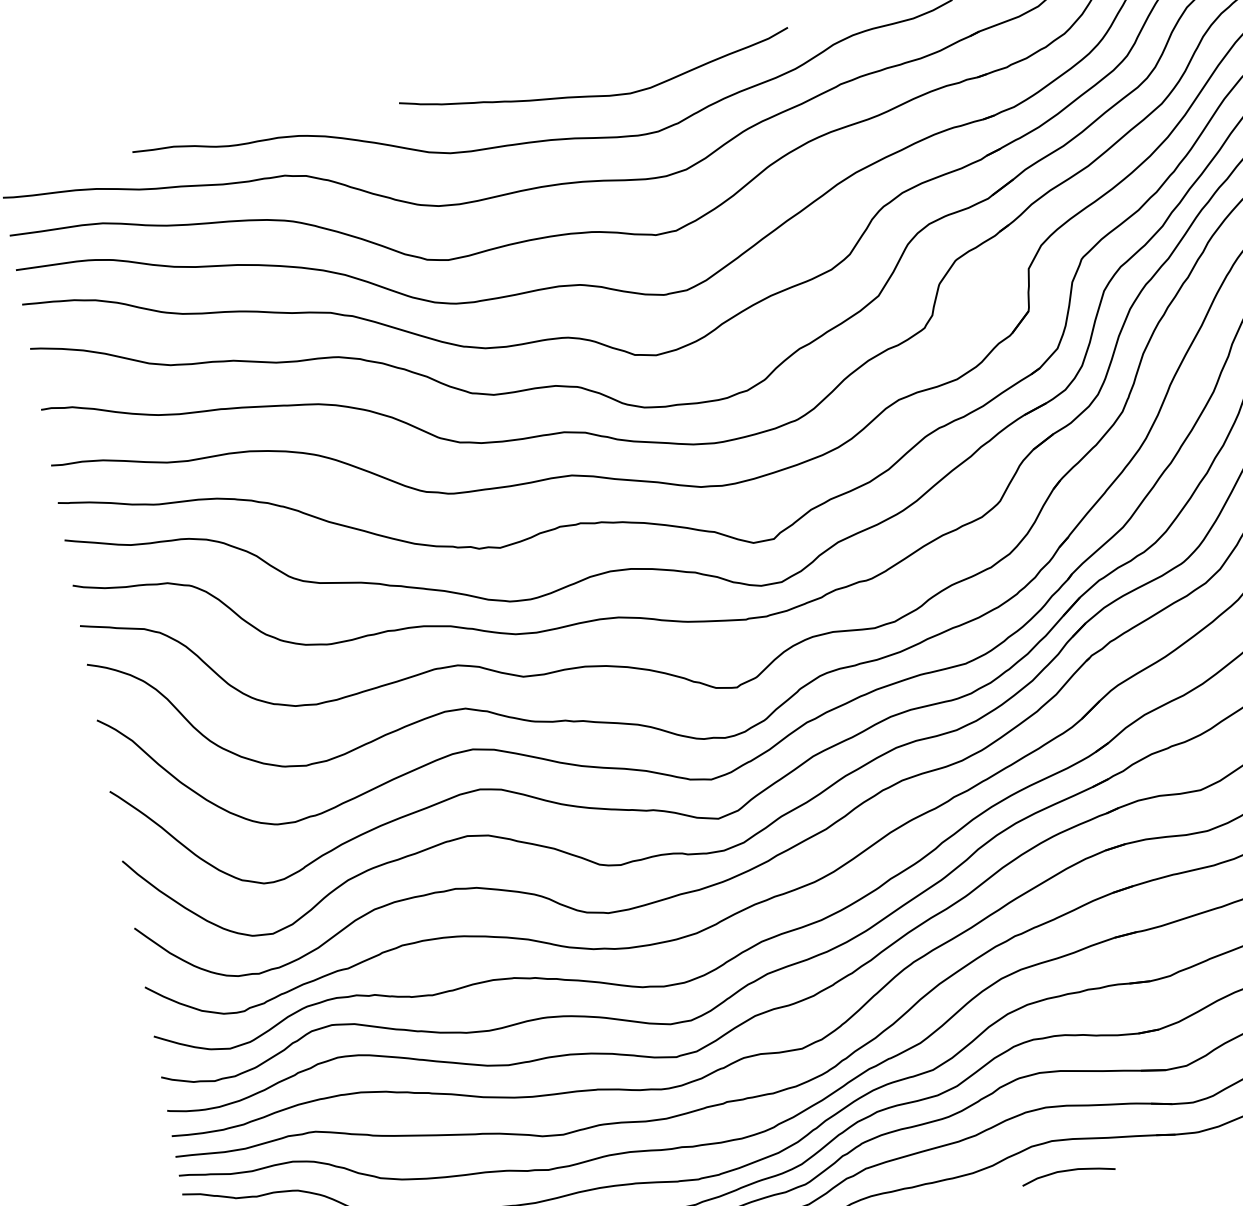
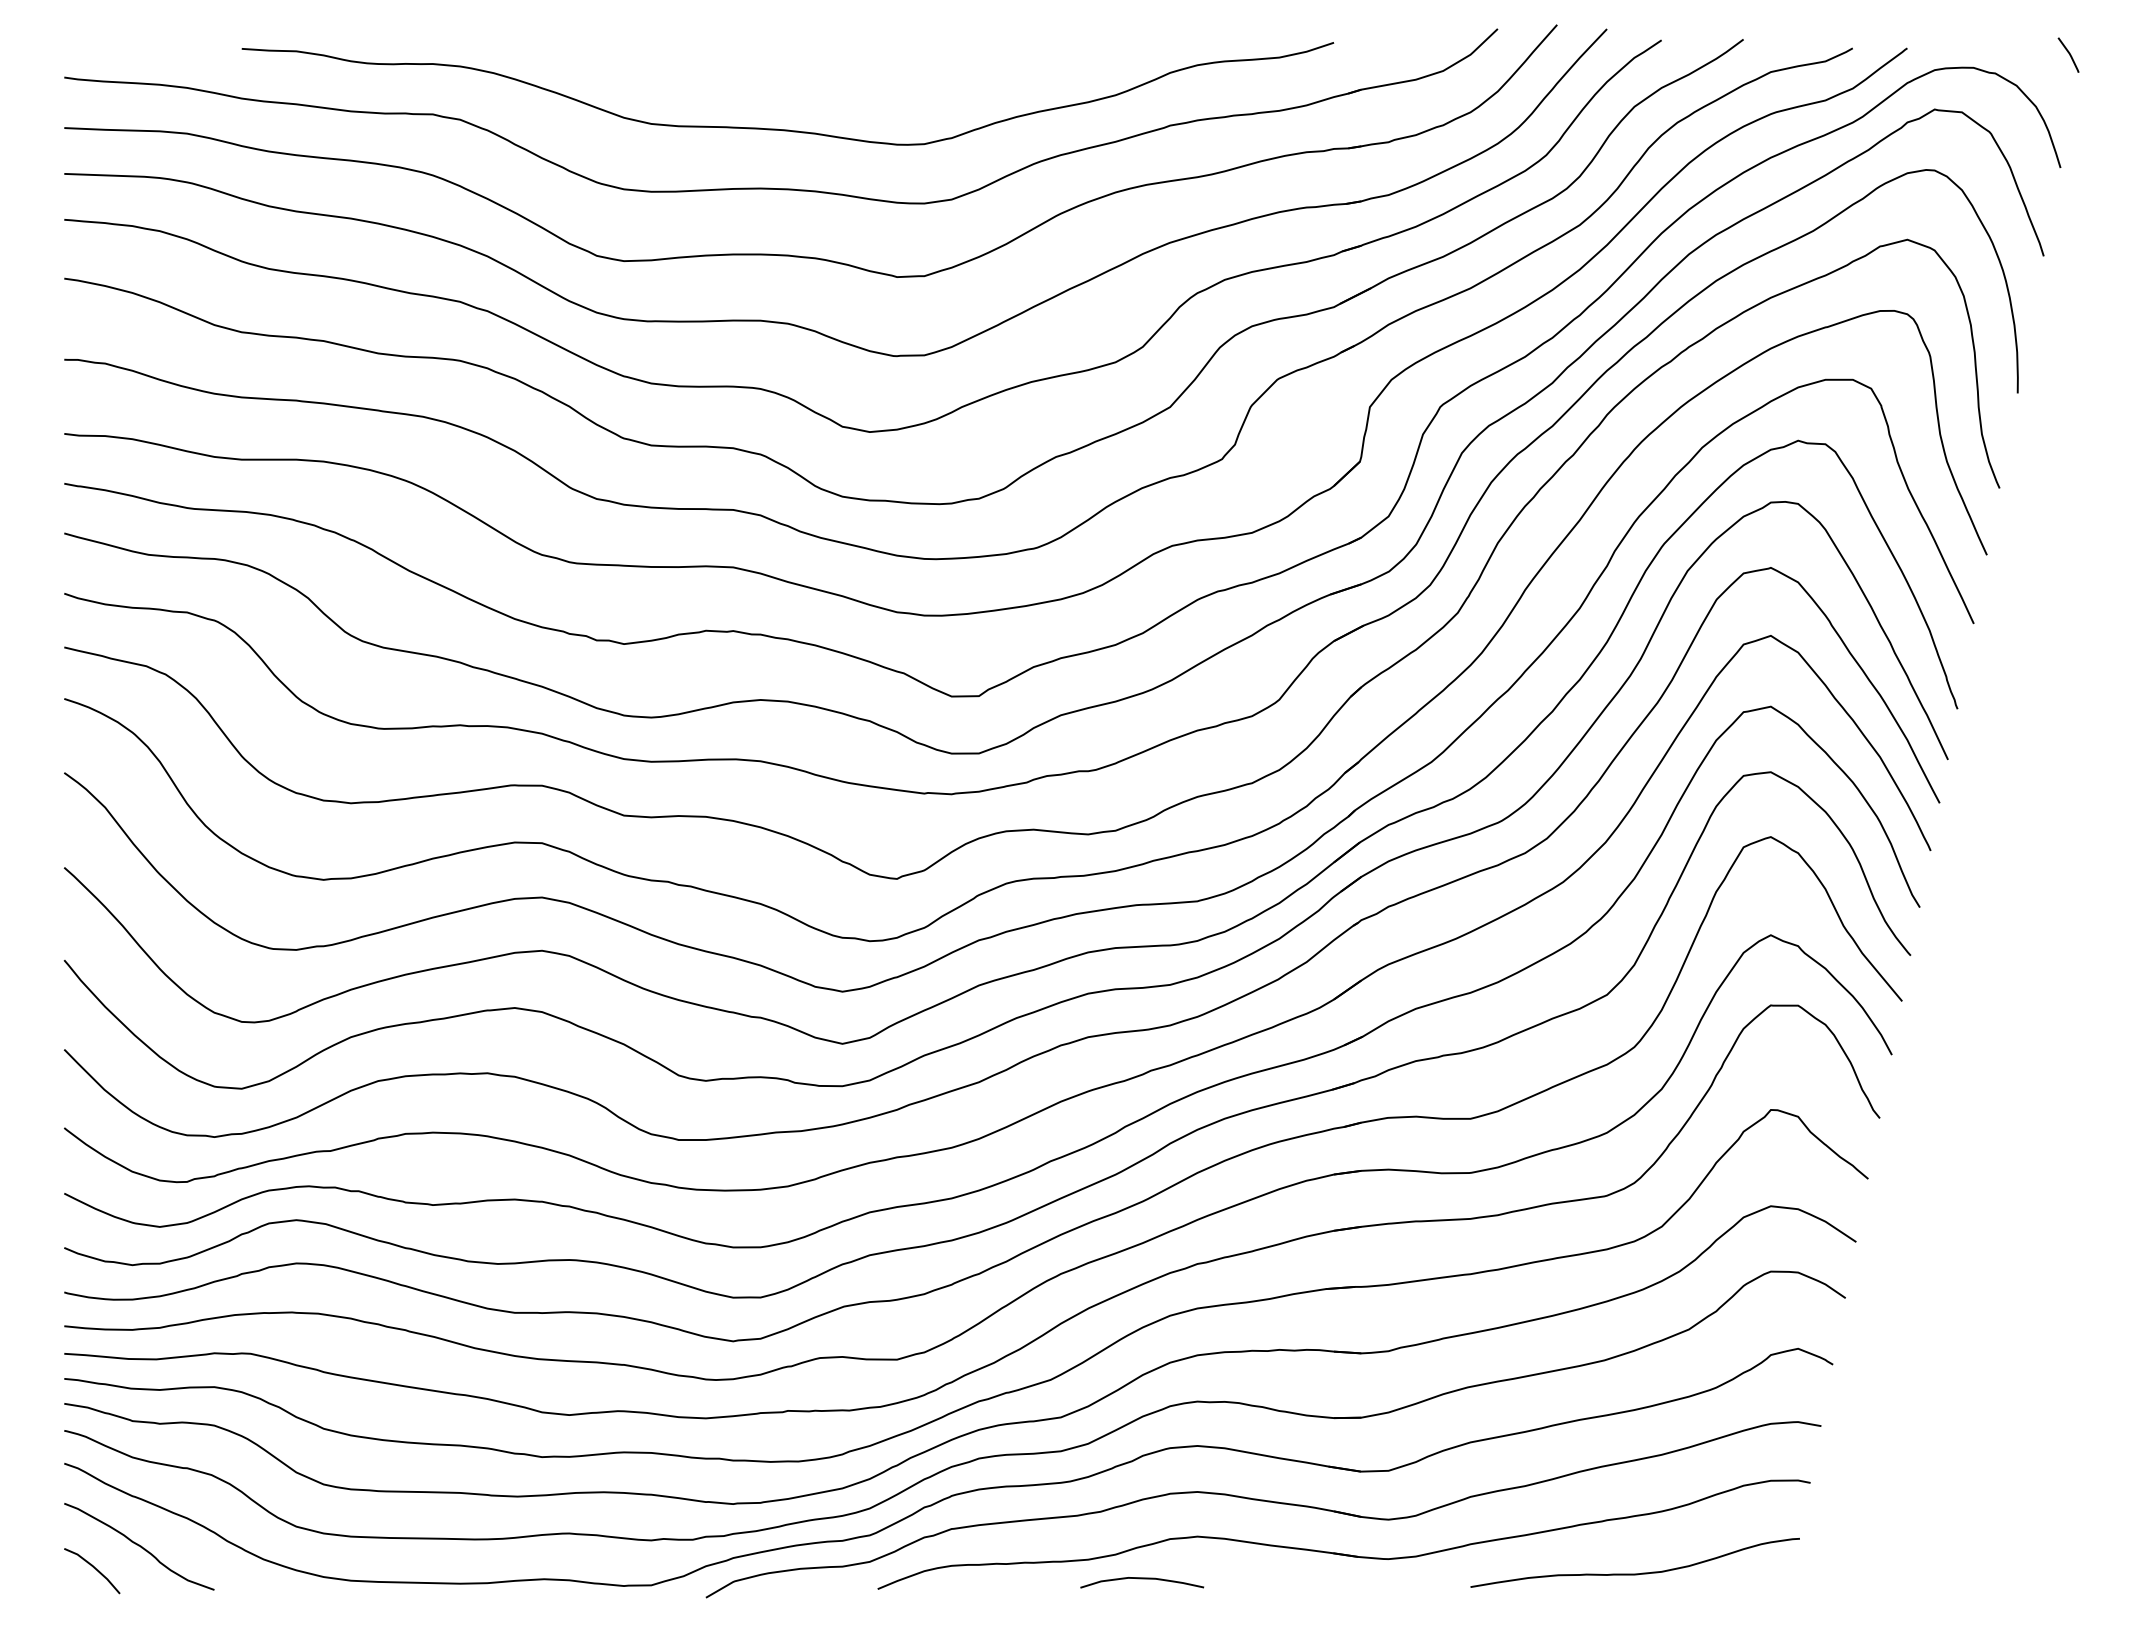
curve: (598, 95) -> (855, 83), removed
curve: (1068, 1171) -> (1142, 1579), moved

